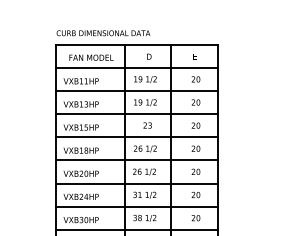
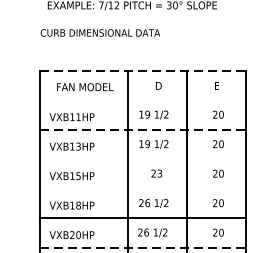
text: (103, 33) -> (100, 33), moved
line: (136, 44) -> (142, 70), solid -> dashed
line: (136, 68) -> (142, 100), removed
line: (136, 91) -> (142, 130), solid -> dashed
line: (136, 114) -> (142, 159), removed
line: (136, 137) -> (142, 188), removed
line: (136, 183) -> (142, 247), solid -> dashed

